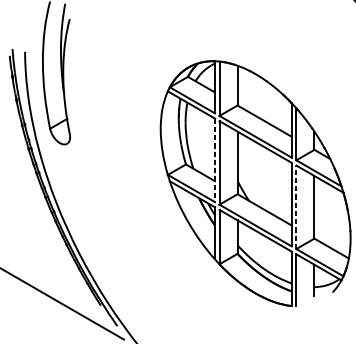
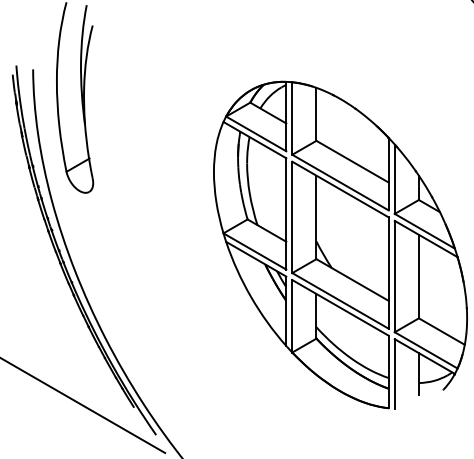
line: (215, 159) -> (286, 213), dashed -> solid
line: (296, 207) -> (394, 276), dashed -> solid

